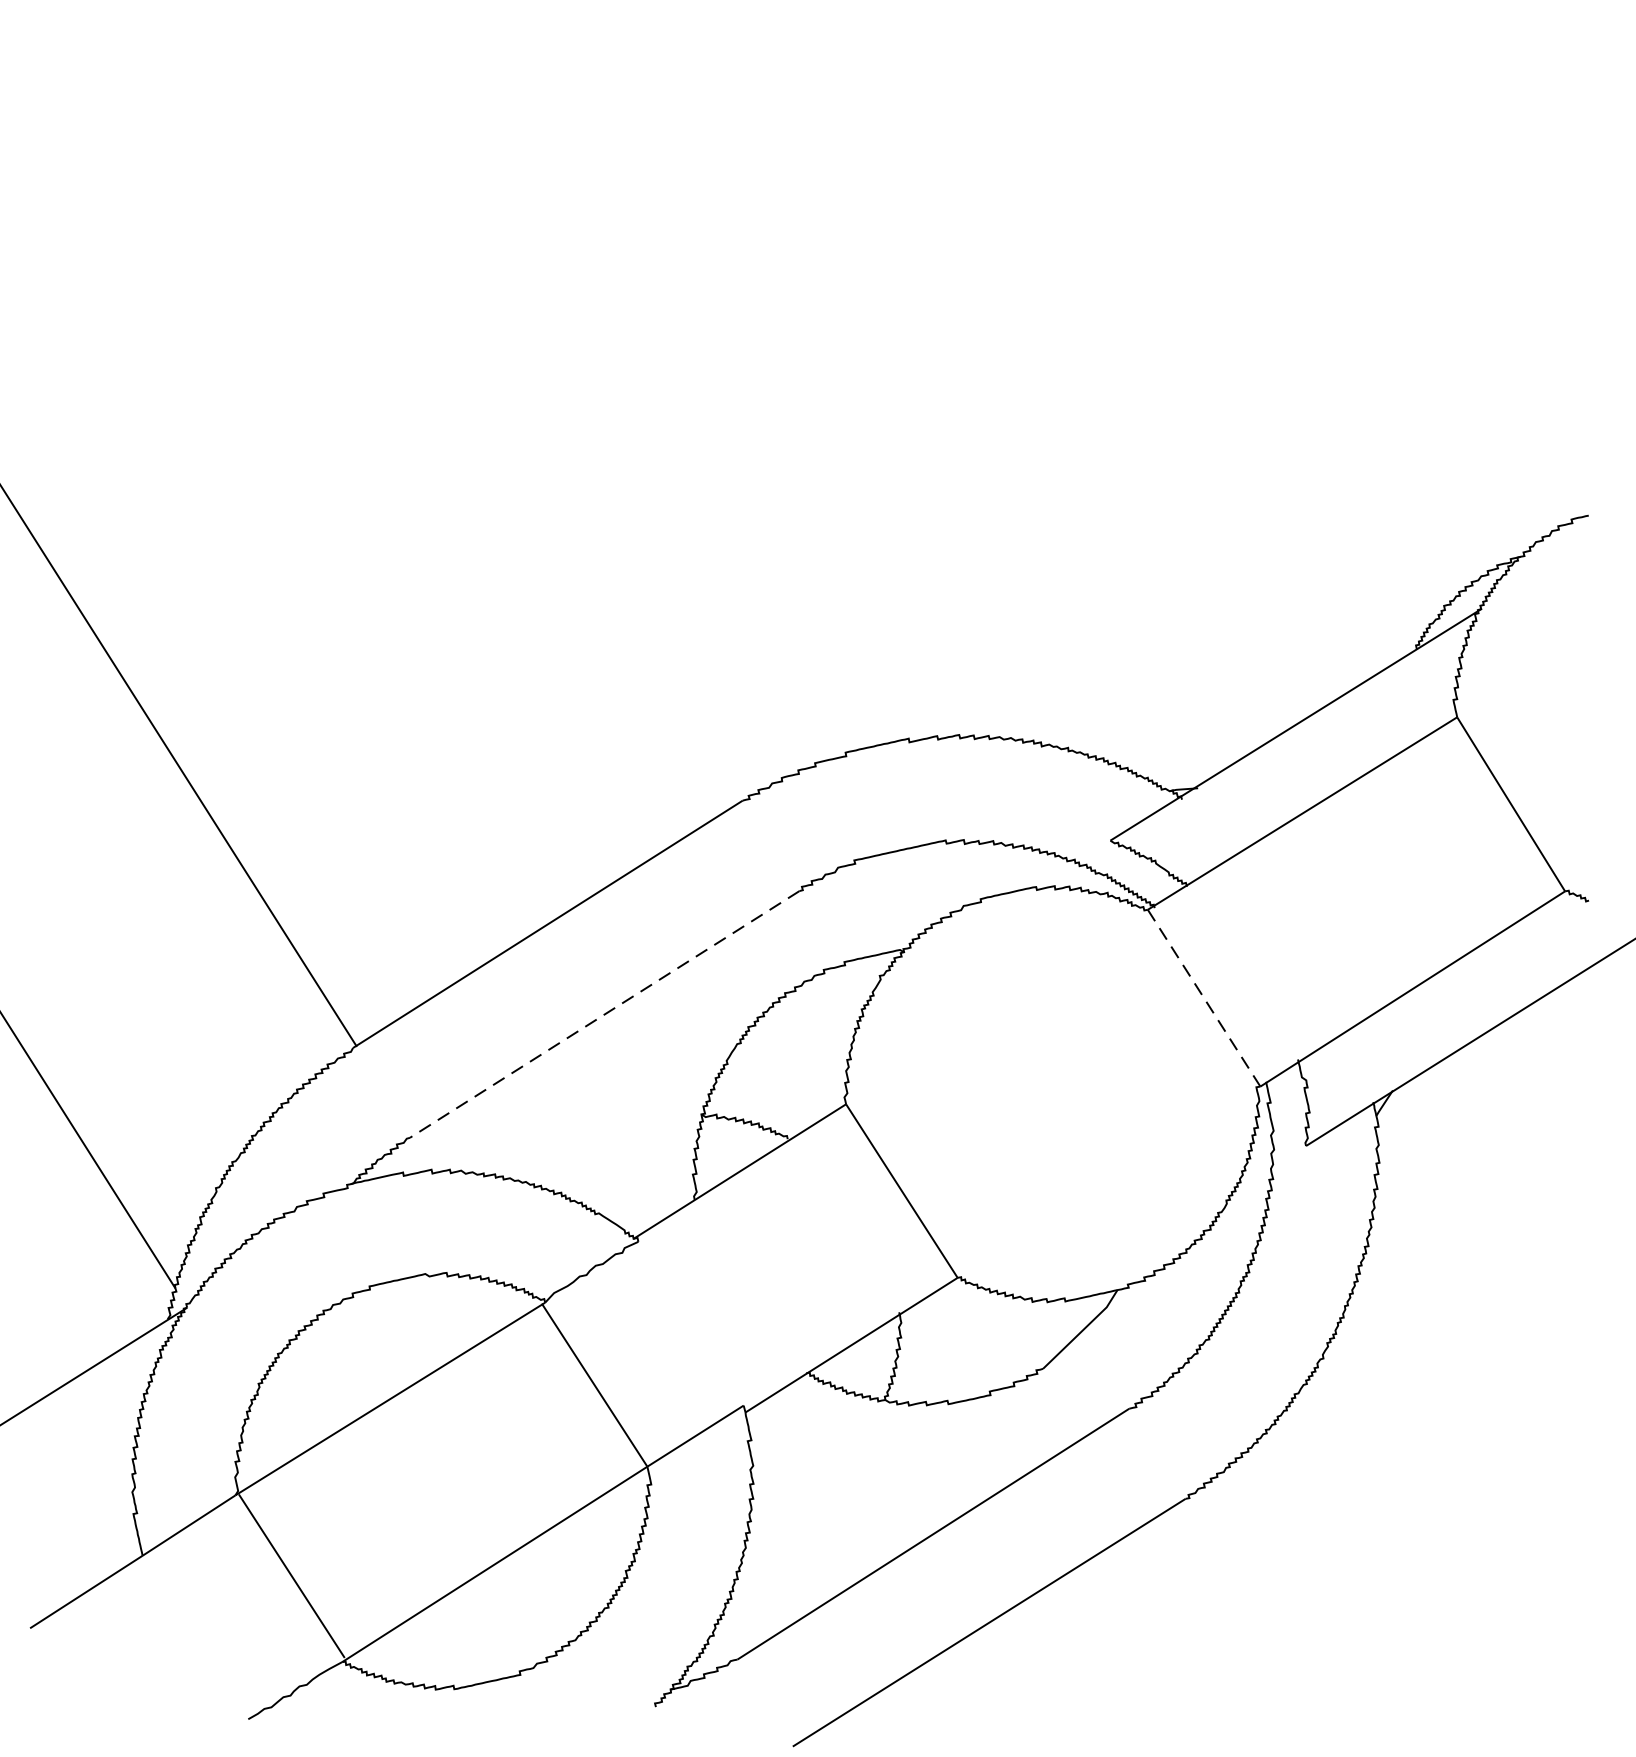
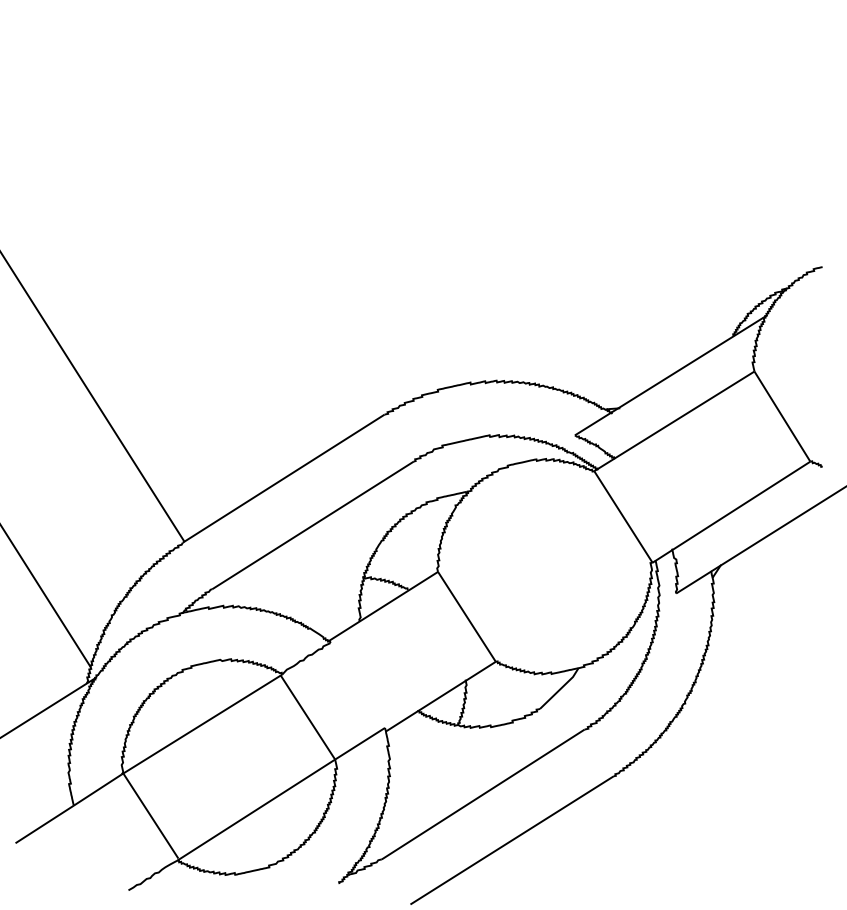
line: (1204, 999) -> (623, 517), dashed -> solid
line: (603, 1014) -> (312, 525), dashed -> solid

